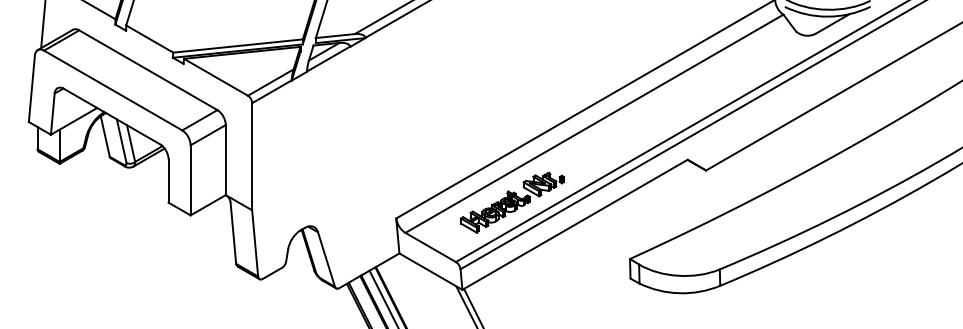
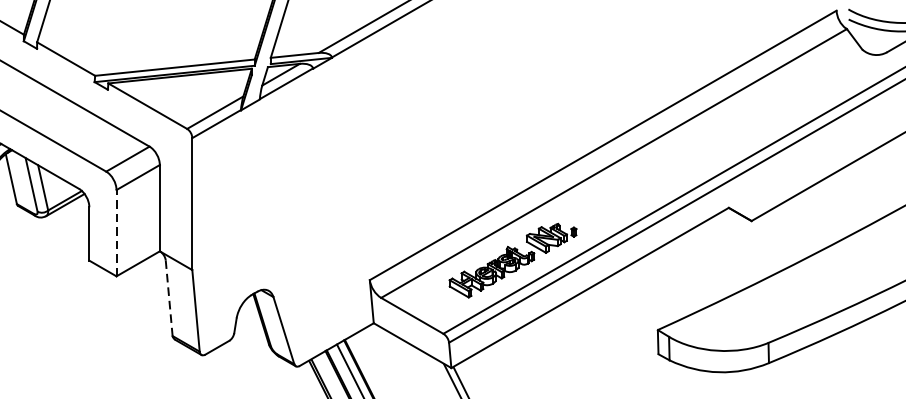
line: (190, 179) -> (116, 232), solid -> dashed
line: (233, 233) -> (169, 298), solid -> dashed

